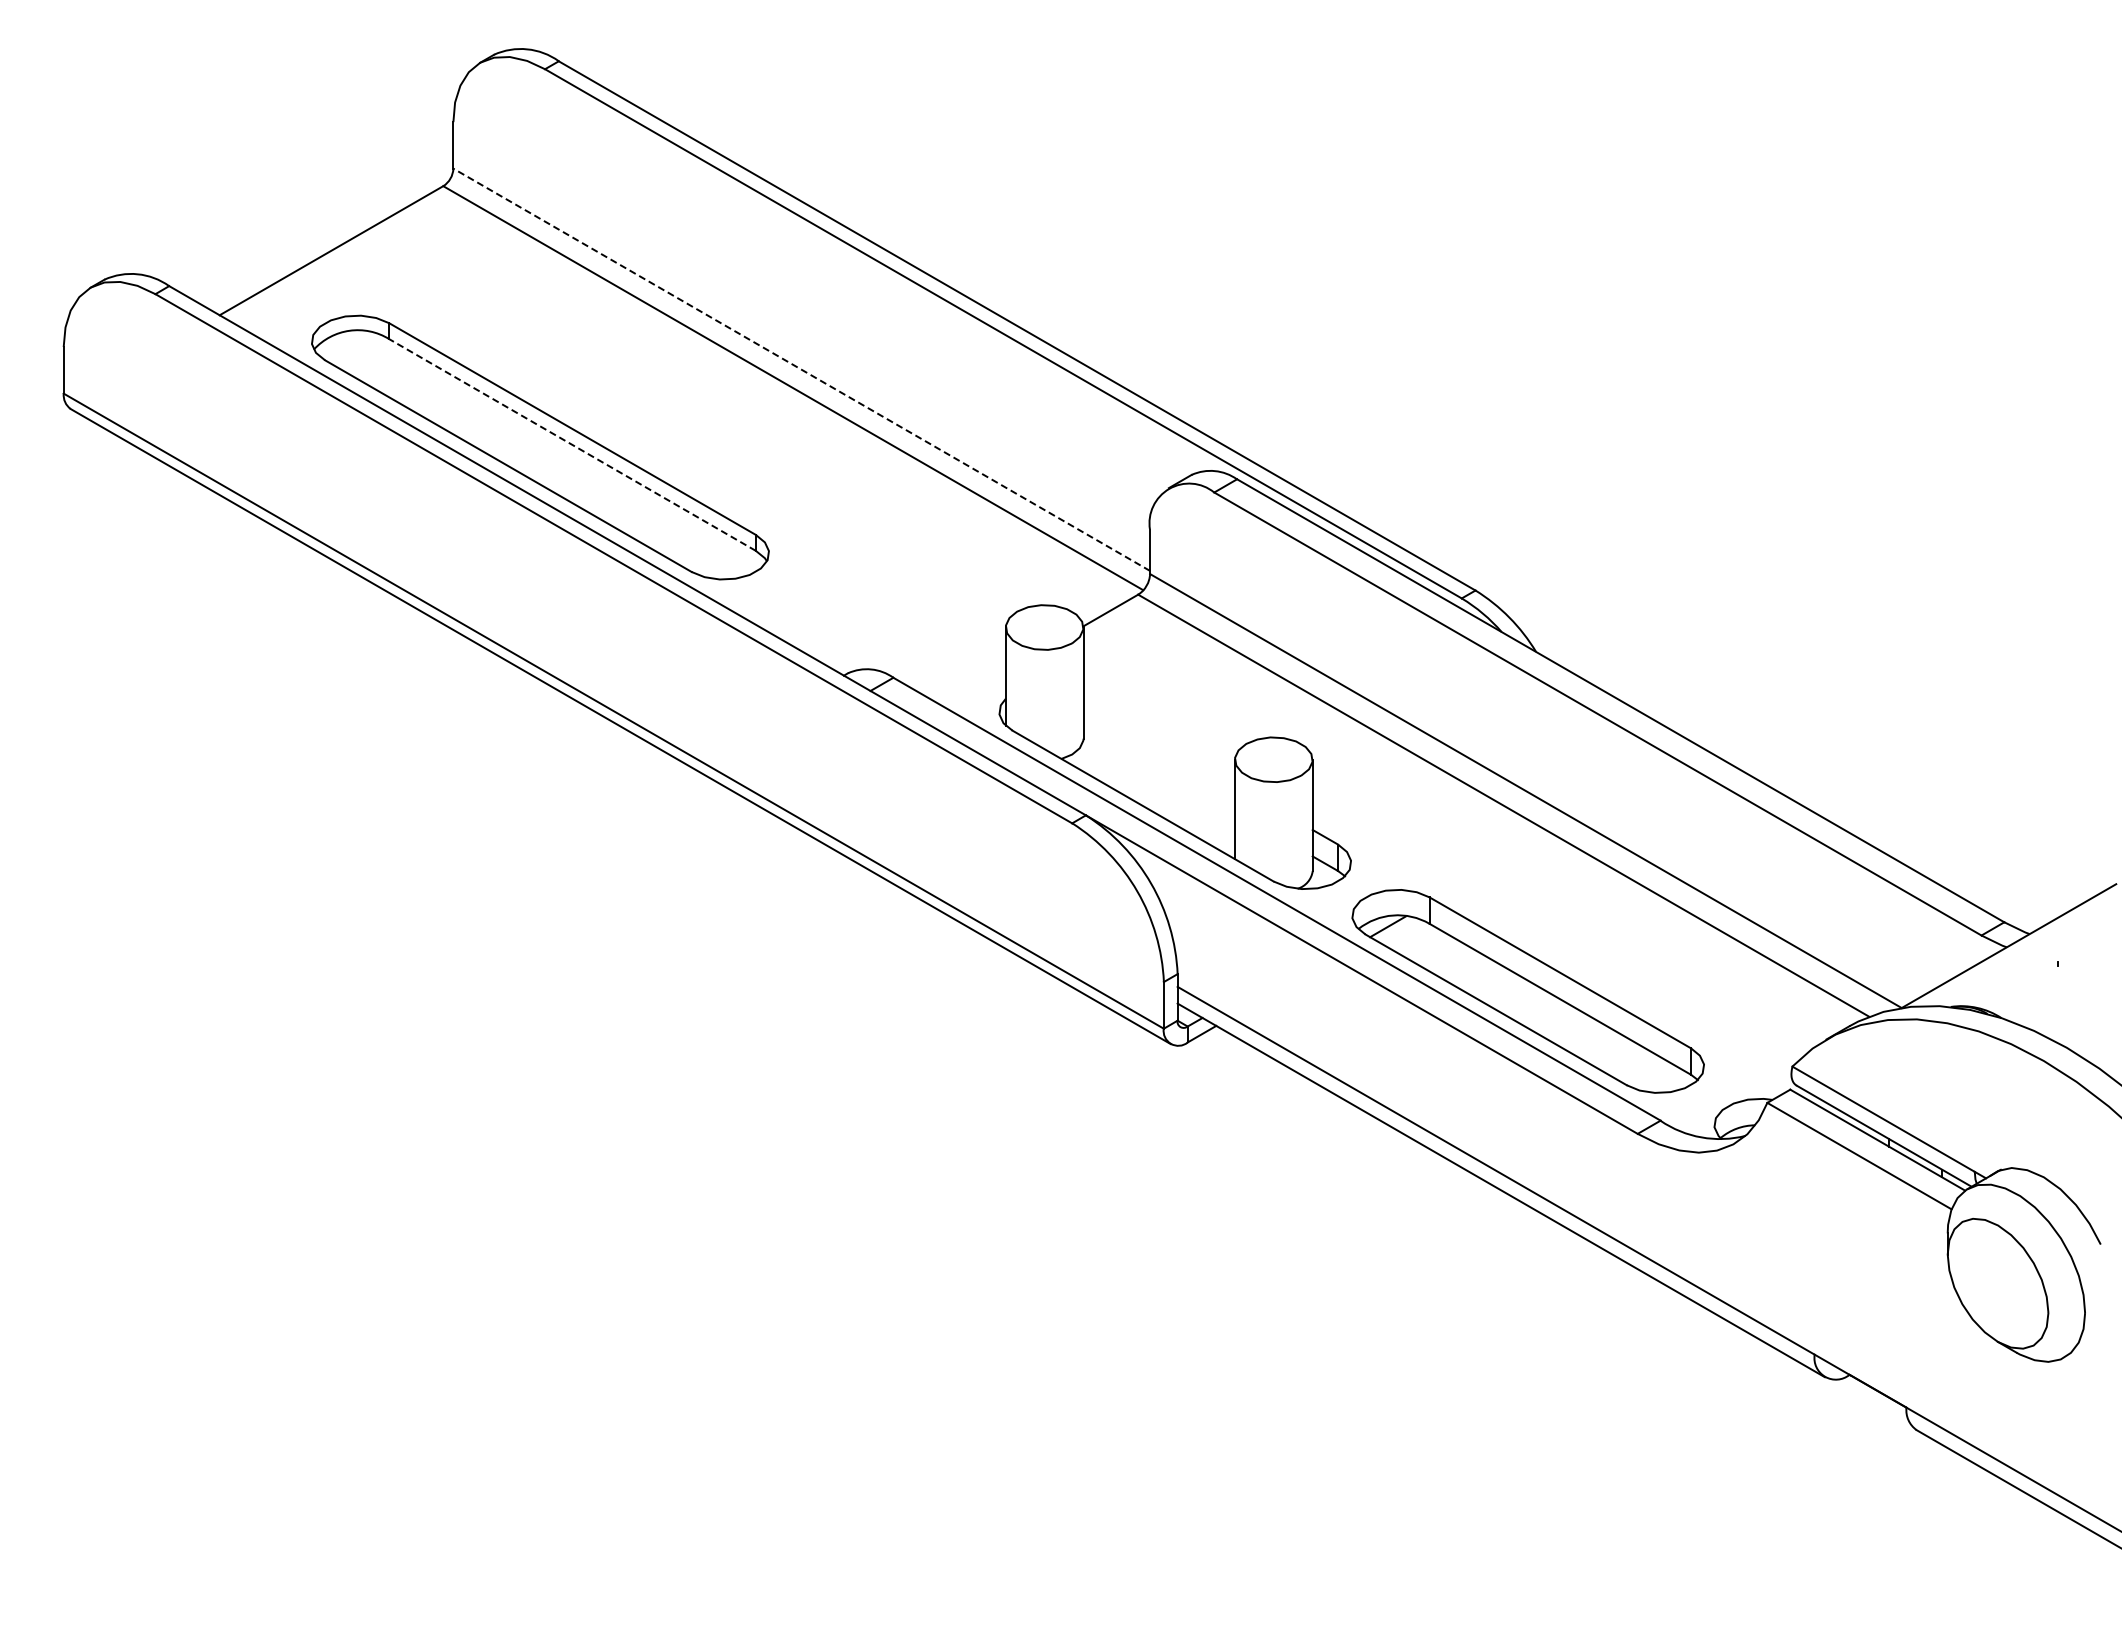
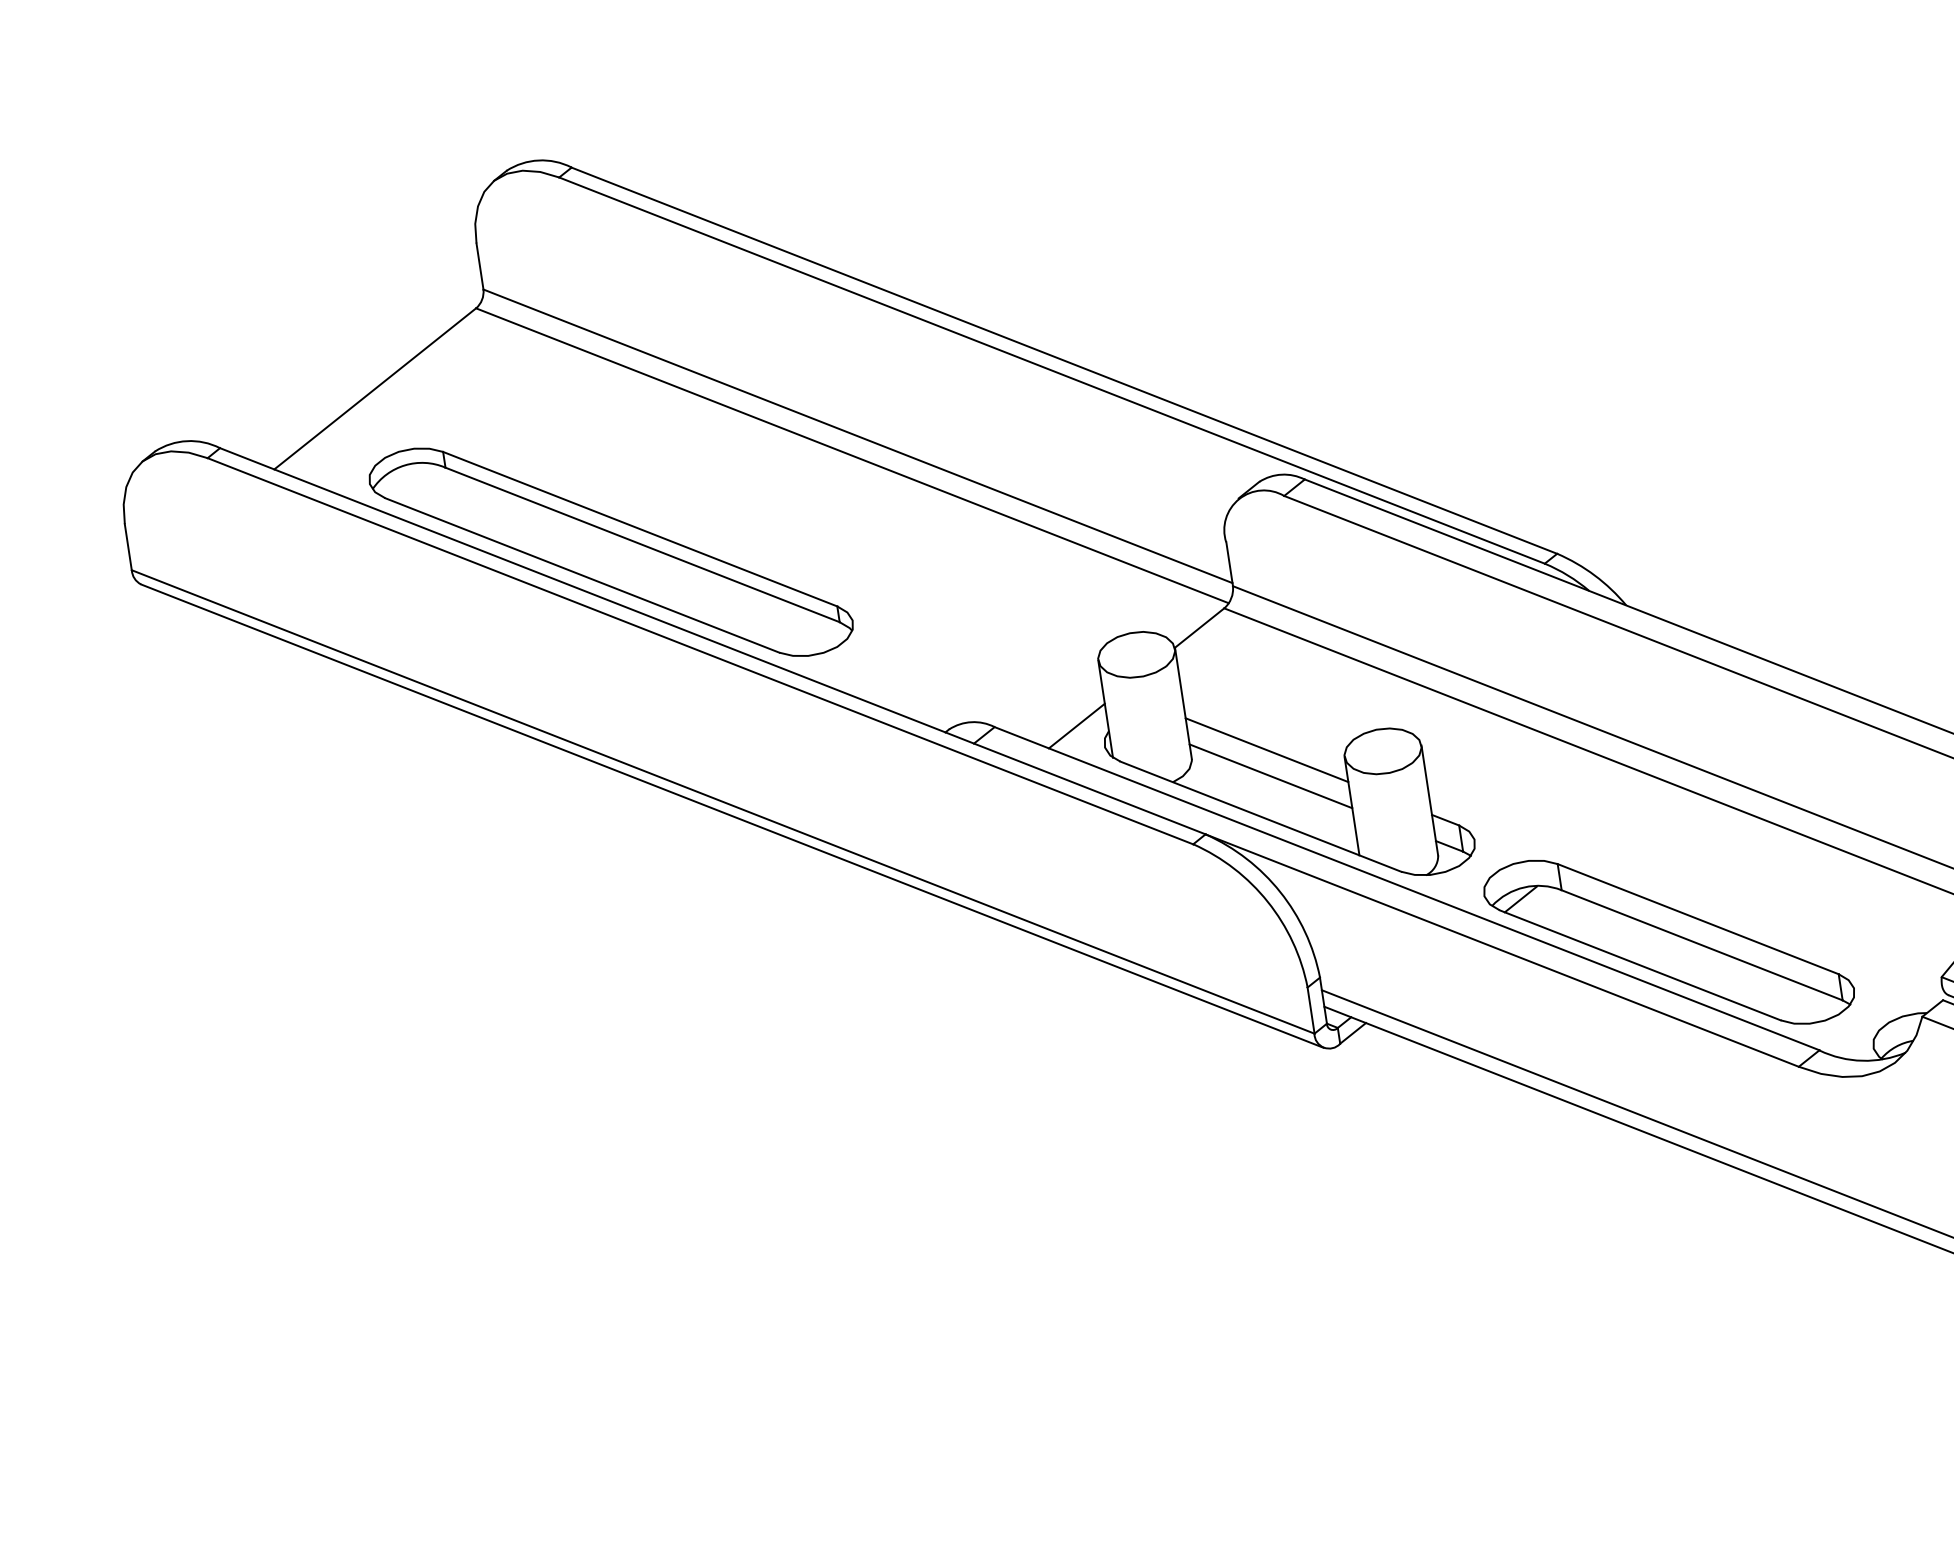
line: (801, 369) -> (857, 436), dashed -> solid
line: (572, 445) -> (642, 545), dashed -> solid
line: (974, 688) -> (1076, 725), added
line: (1158, 741) -> (1266, 750), added
line: (1158, 767) -> (1270, 776), added

